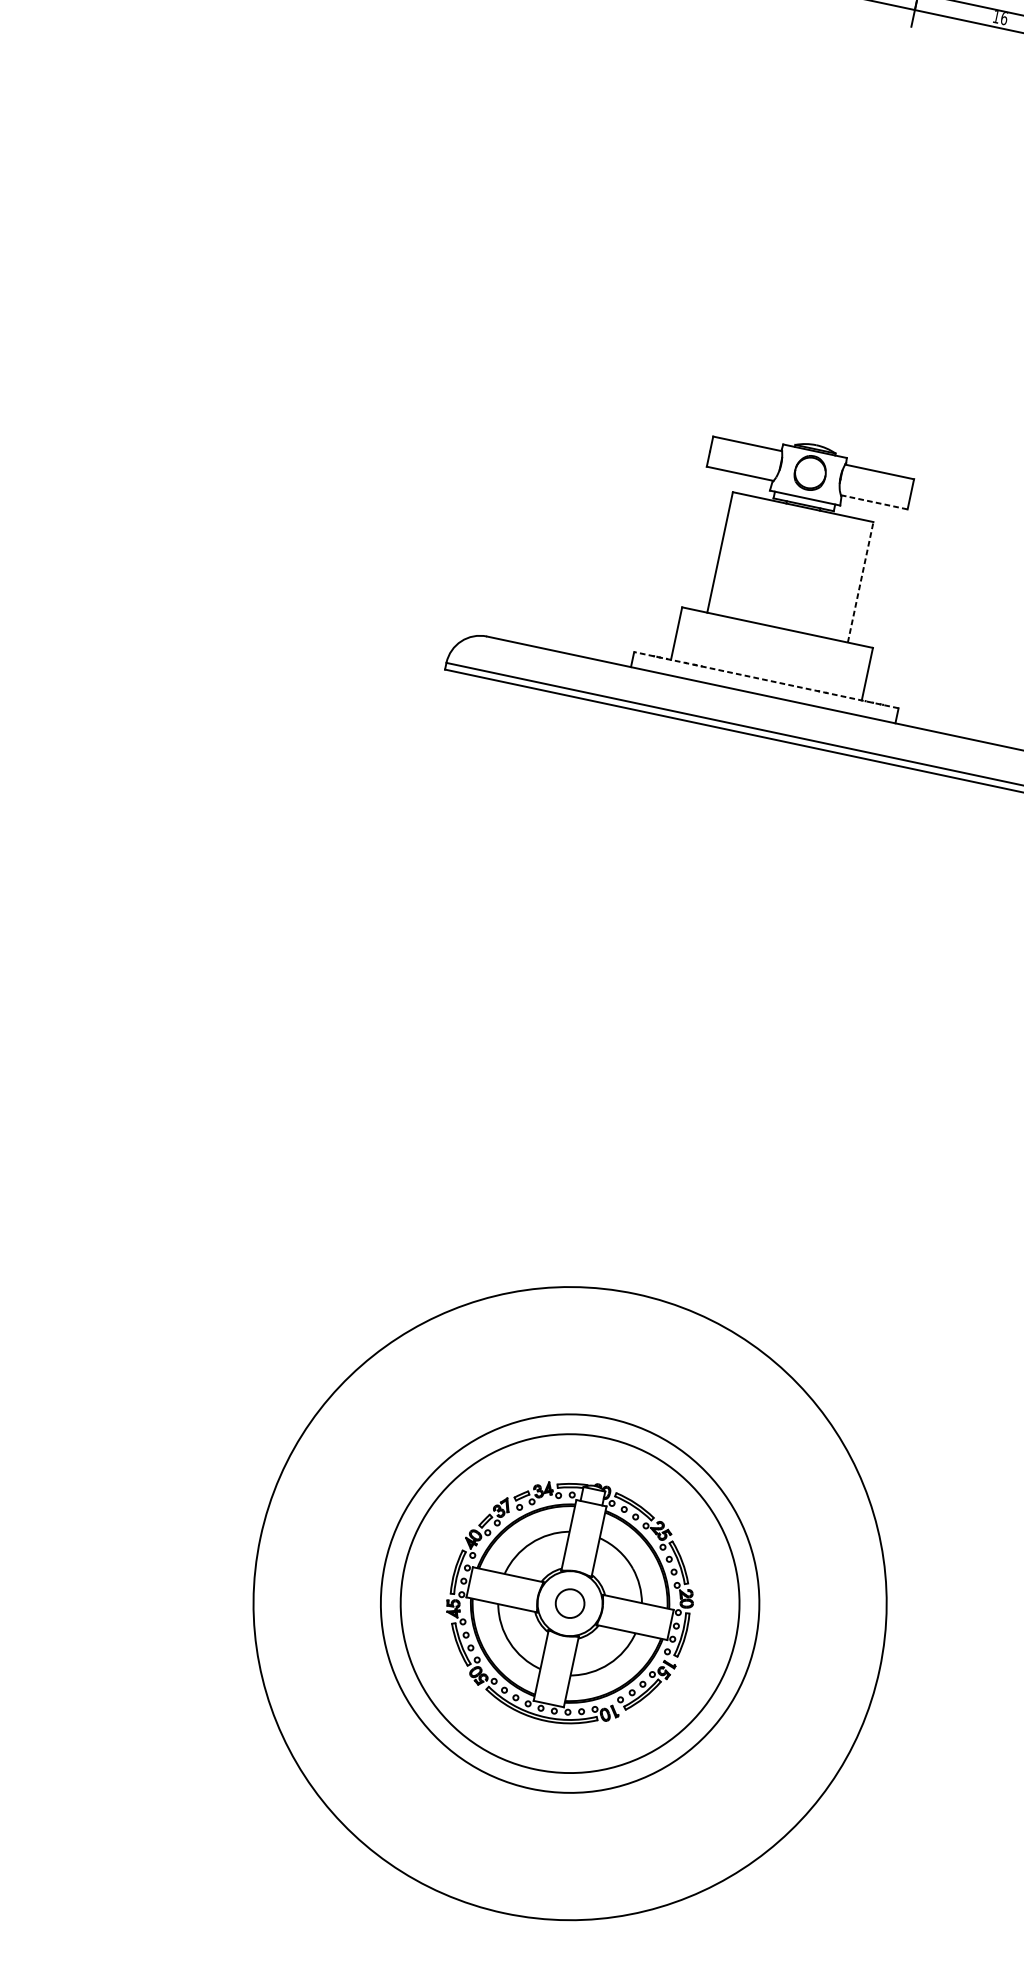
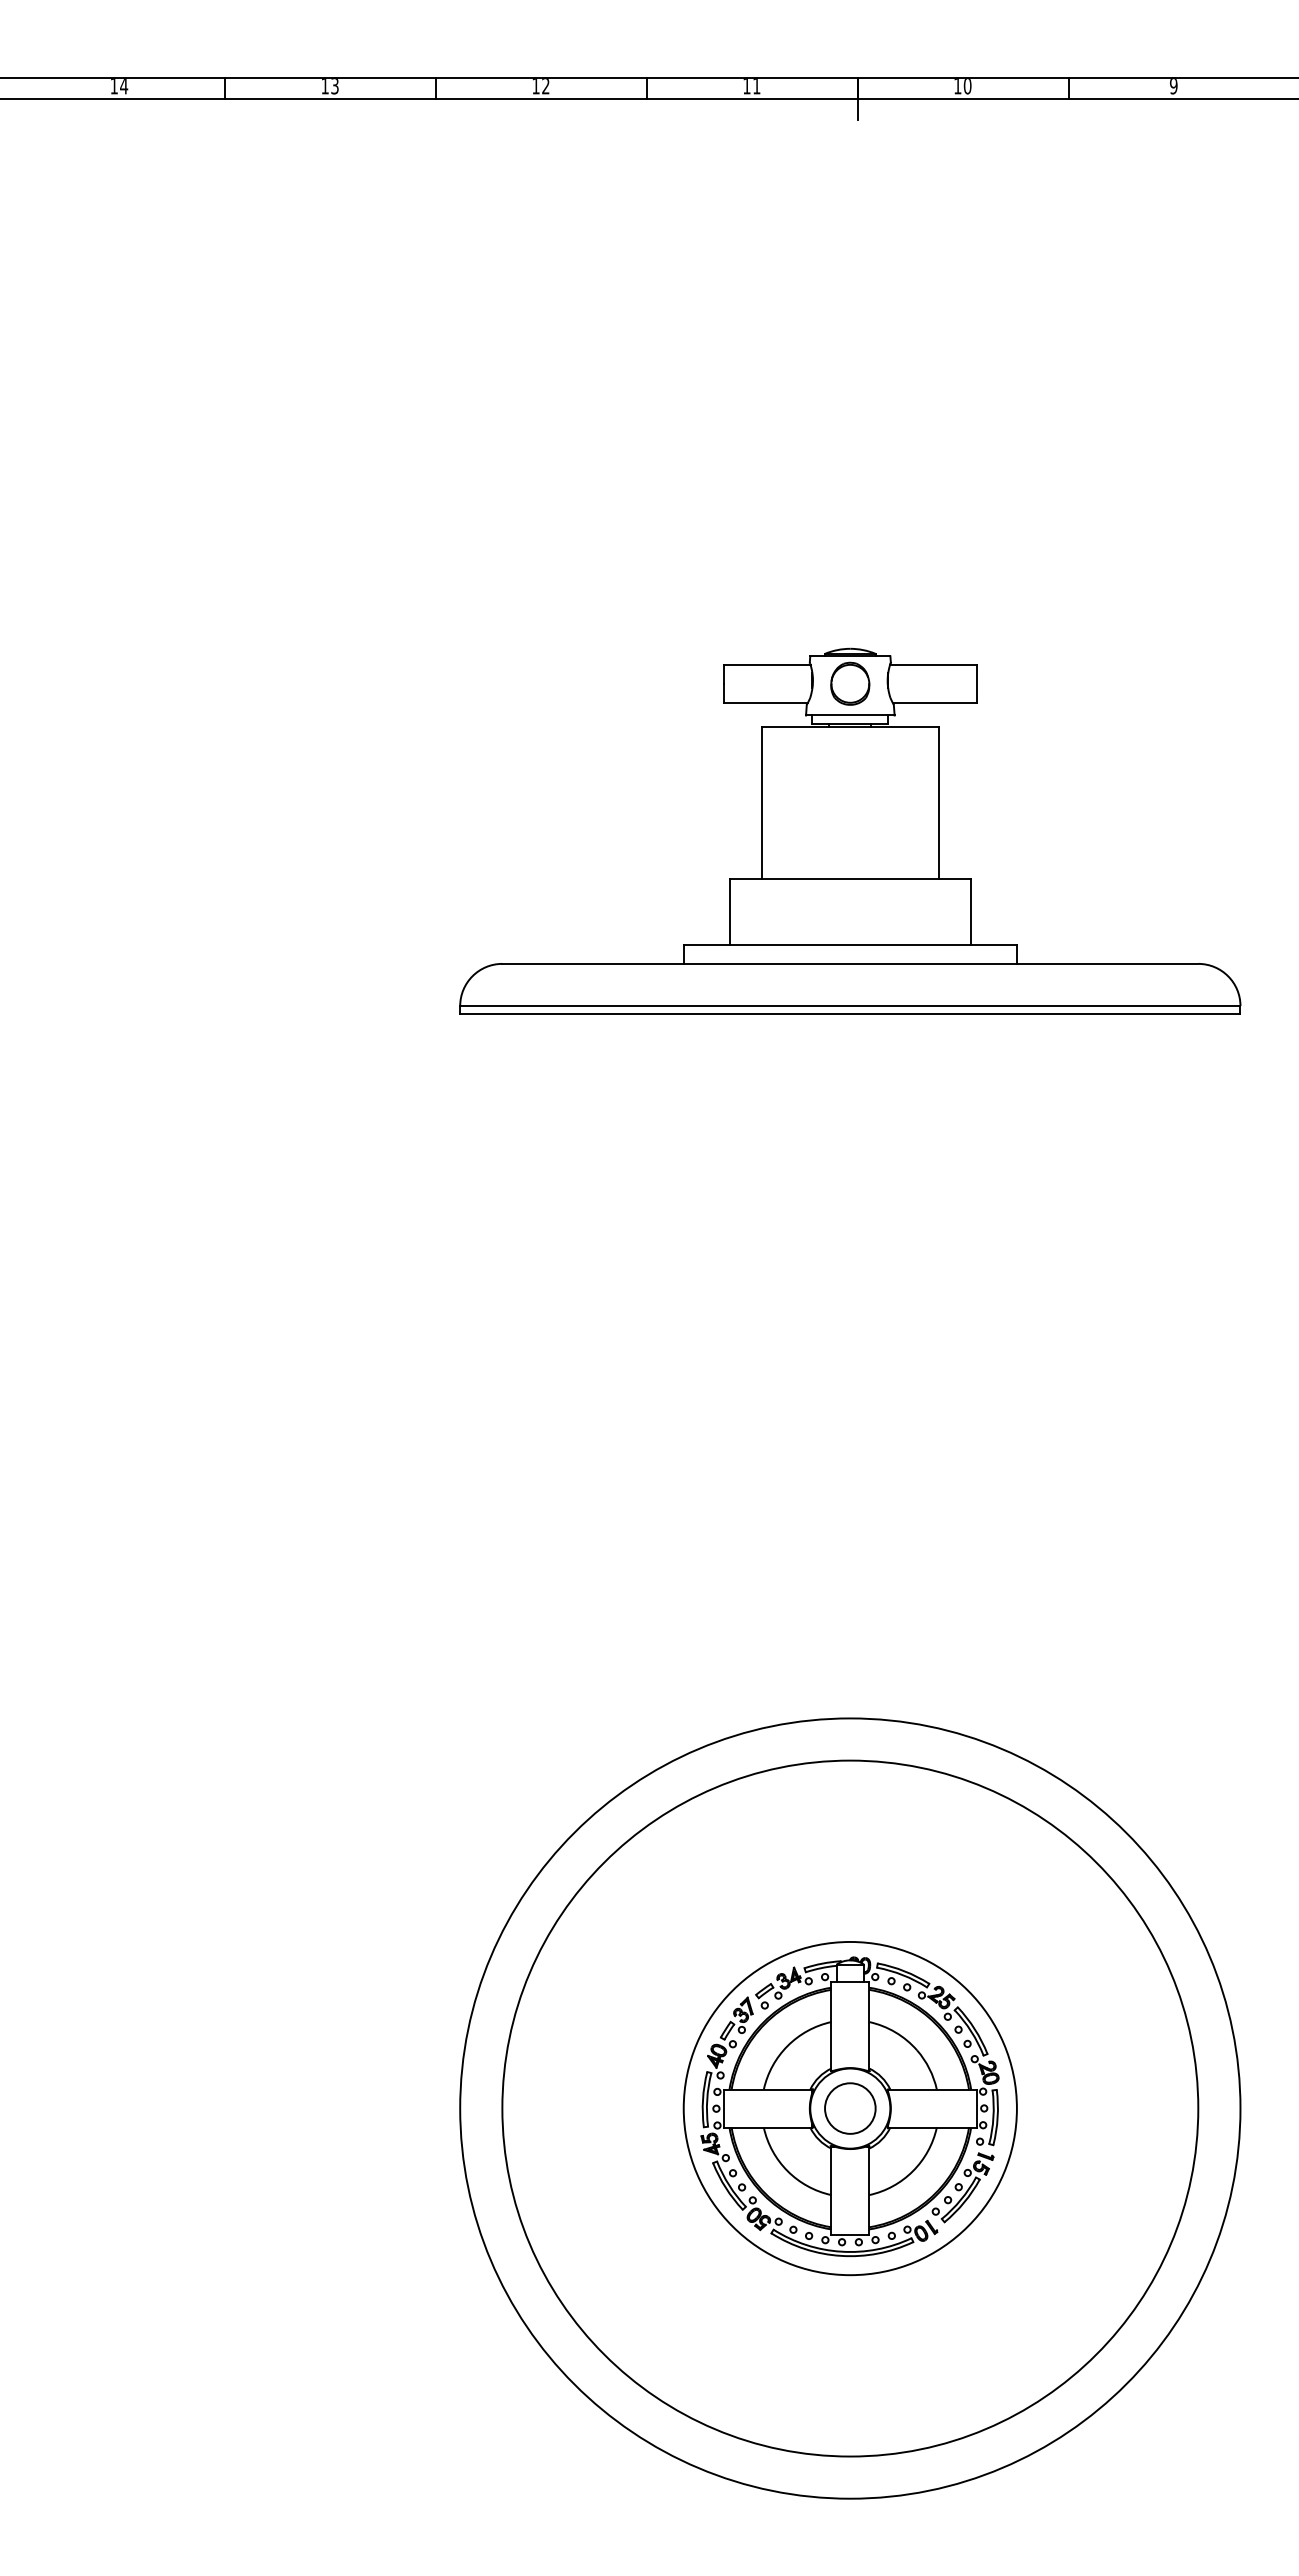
text: (1004, 18) -> (967, 86), 16 -> 10
line: (874, 502) -> (935, 702), dashed -> solid
line: (860, 582) -> (938, 802), dashed -> solid
line: (766, 679) -> (850, 944), dashed -> solid
circle: (569, 1603) -> (849, 2108), size x0.71
circle: (570, 1603) -> (850, 2108), size x1.43
circle: (570, 1603) -> (850, 2108), size x1.67

